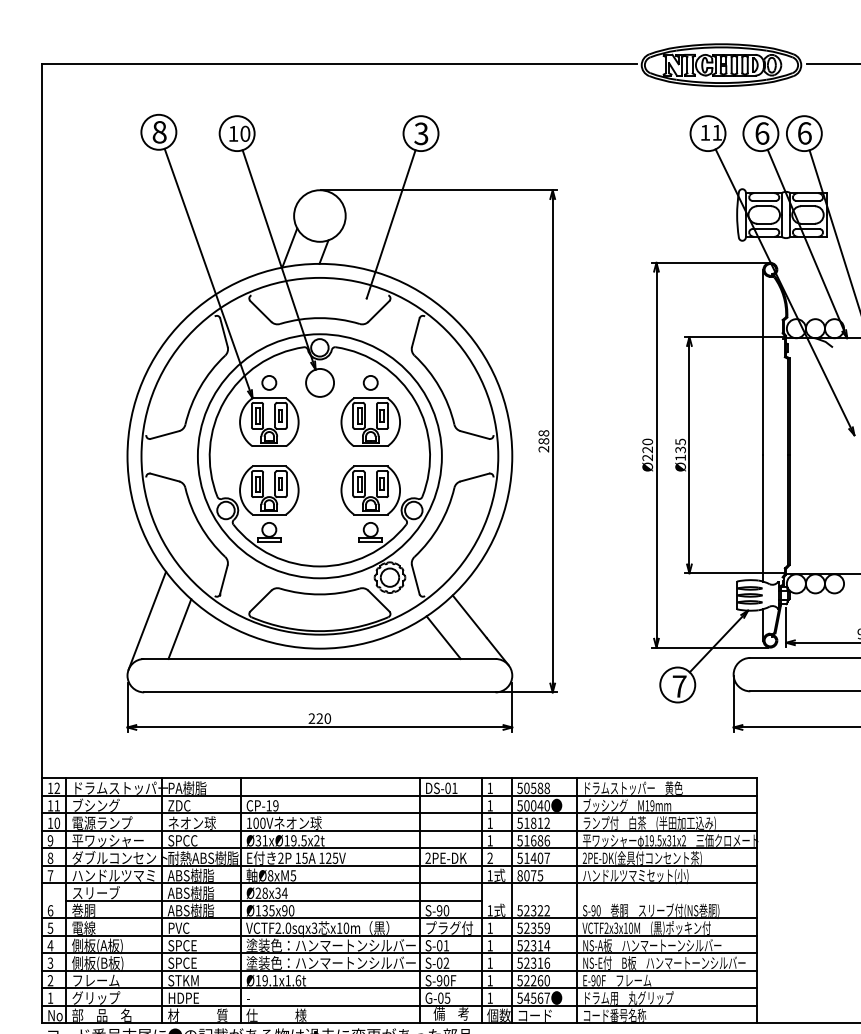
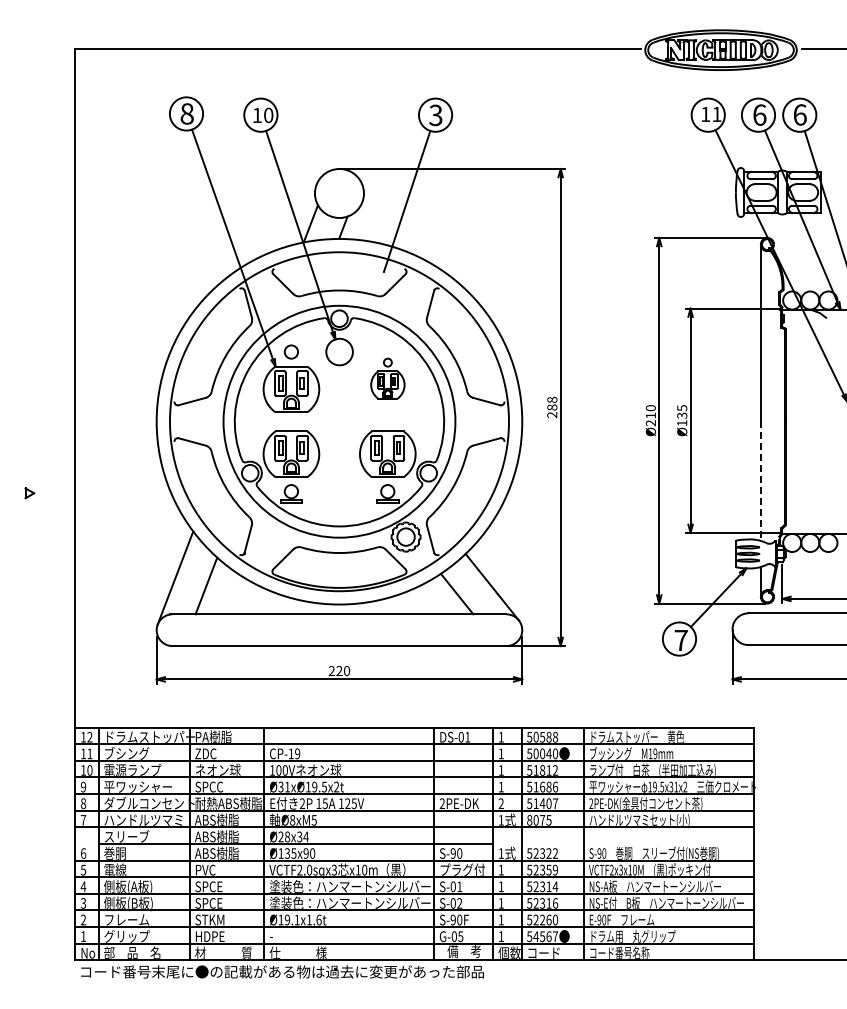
part: (370, 410) -> (387, 378), size x0.6
text: (647, 449) -> (650, 415), Ø220 -> Ø210
line: (763, 519) -> (760, 481), solid -> dashed

